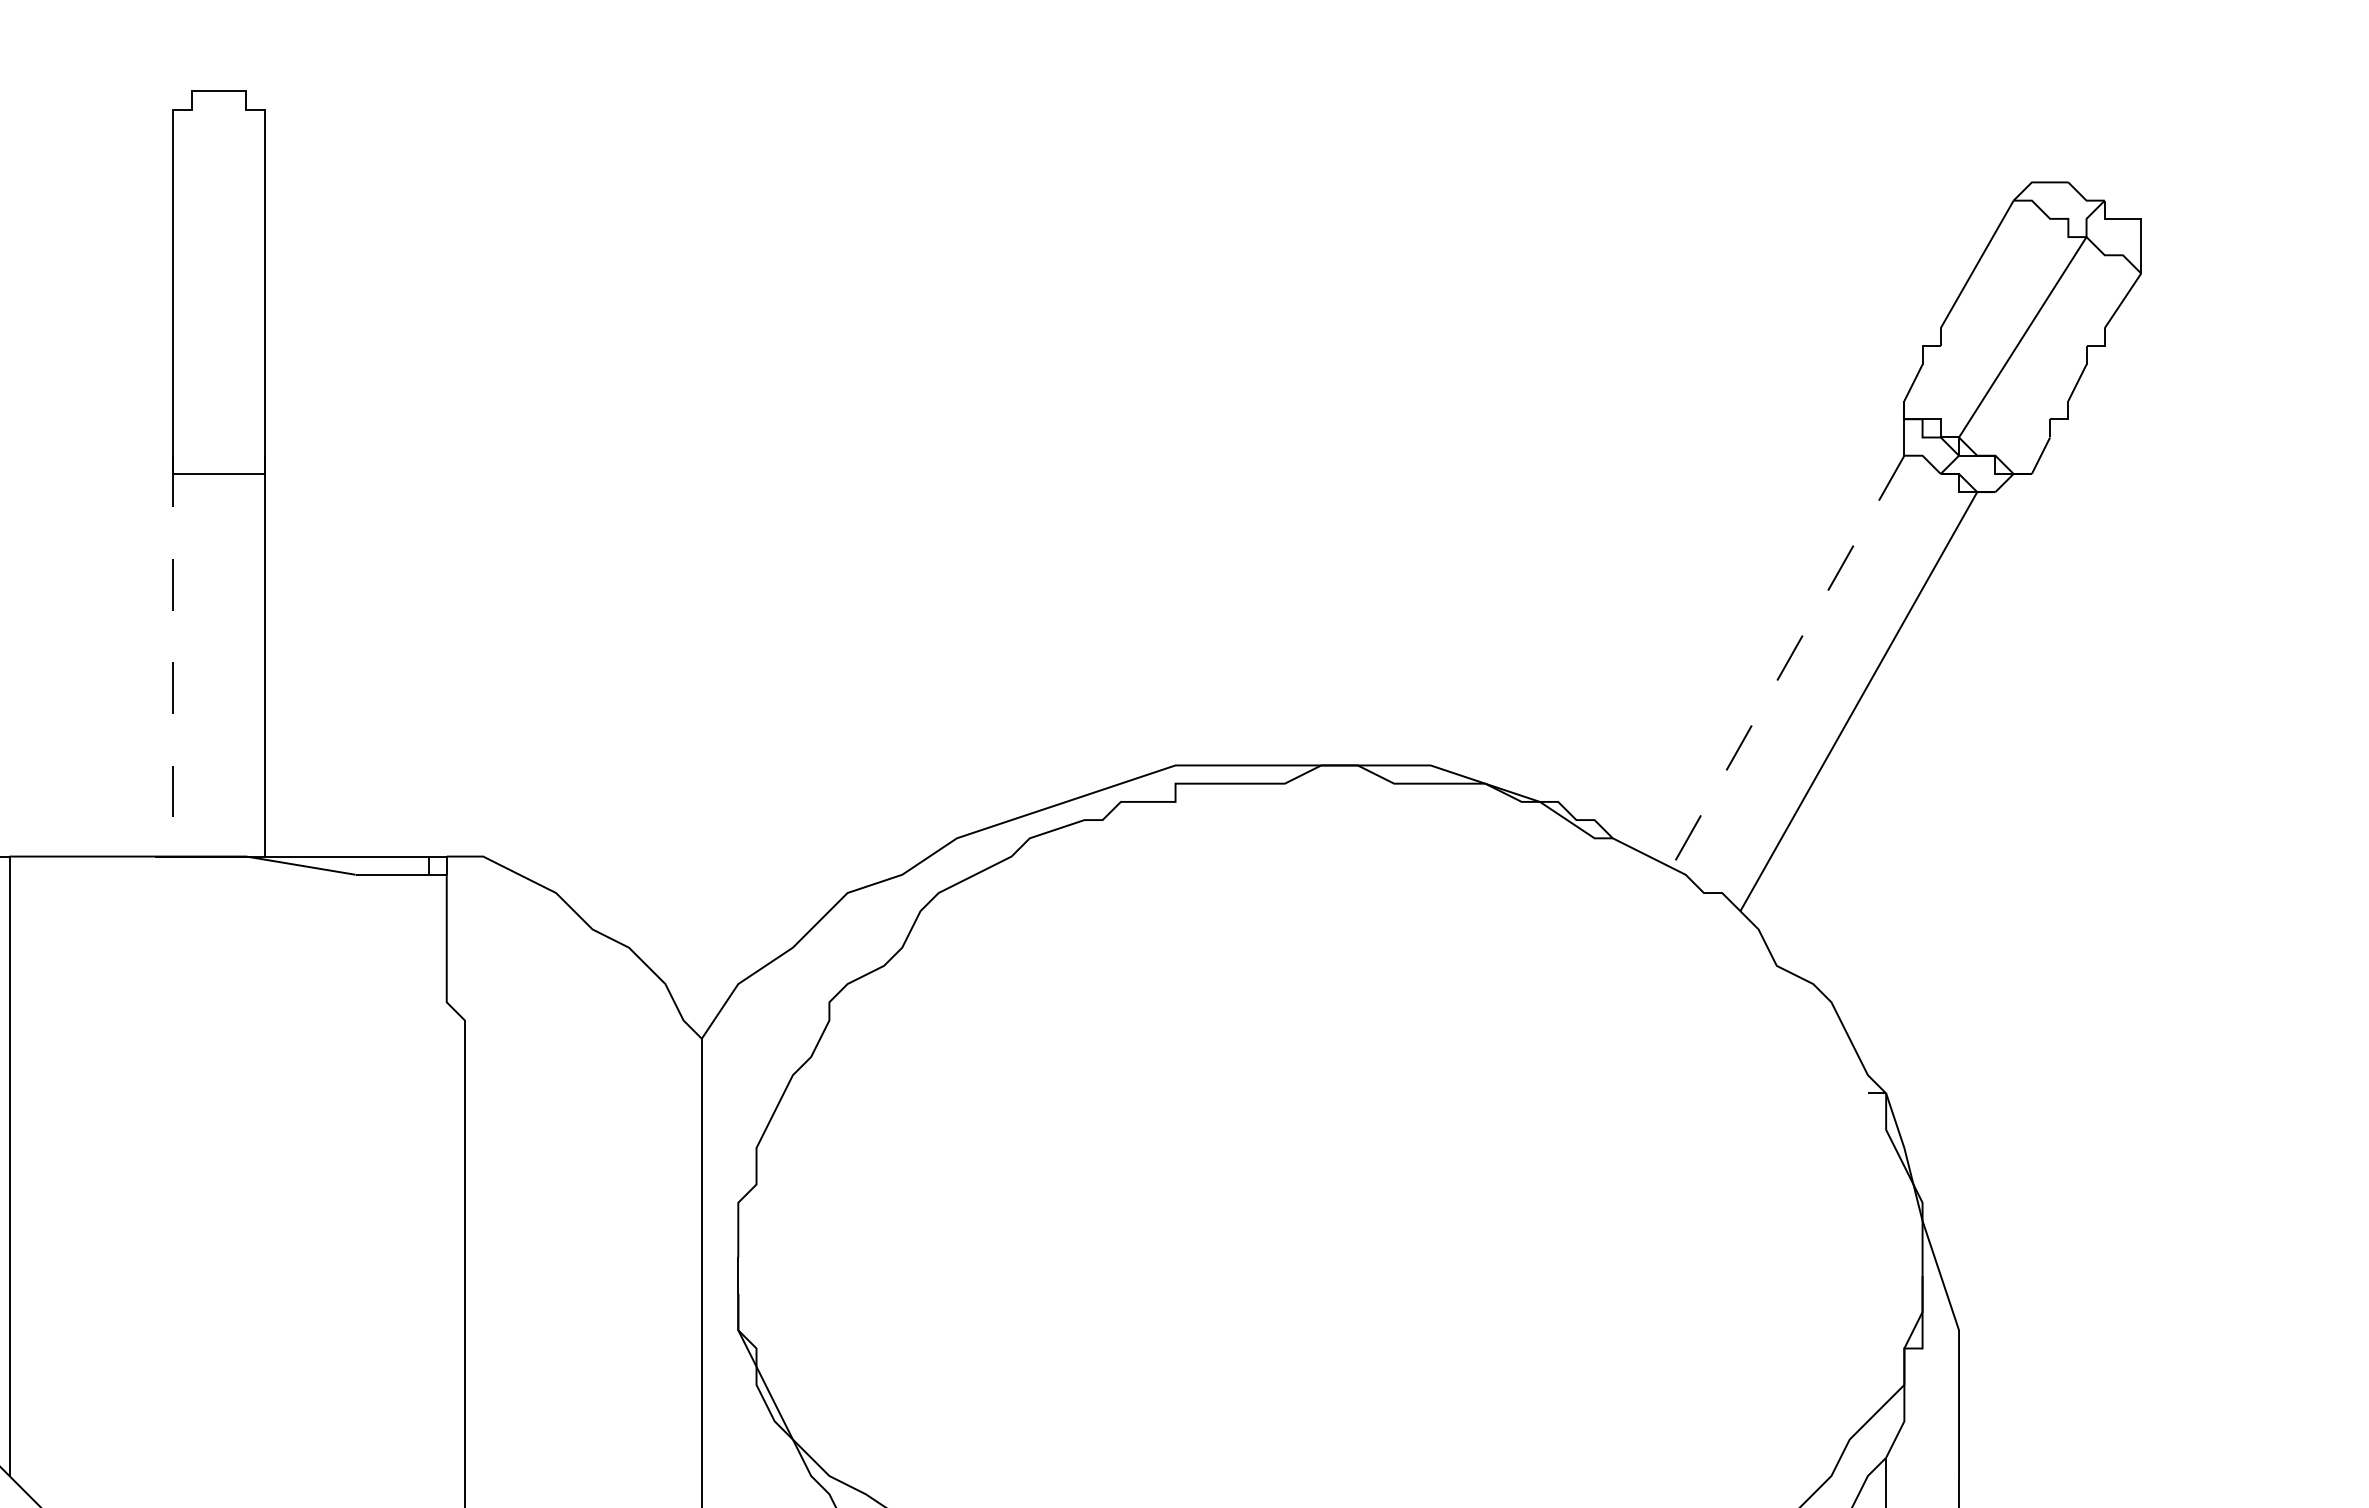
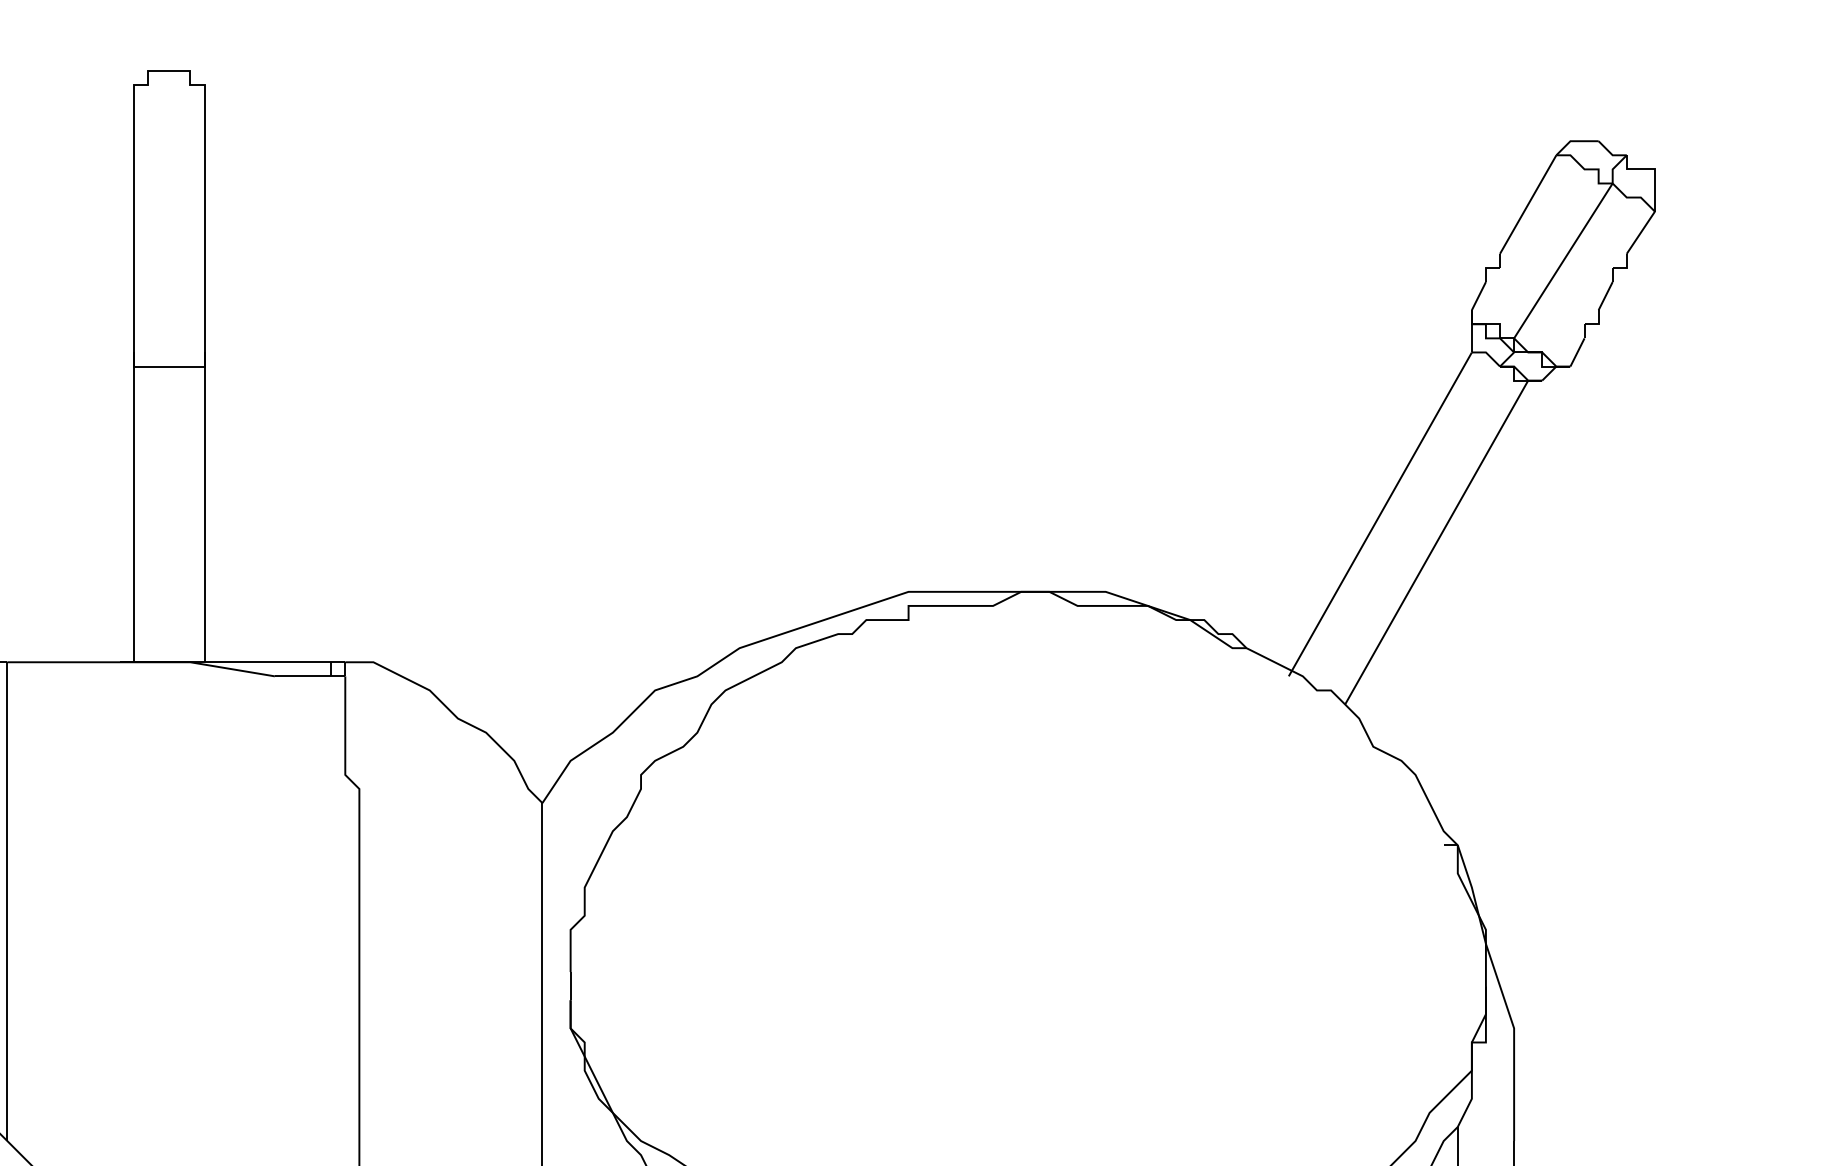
line: (173, 656) -> (134, 507), dashed -> solid
line: (1785, 665) -> (1380, 514), dashed -> solid

